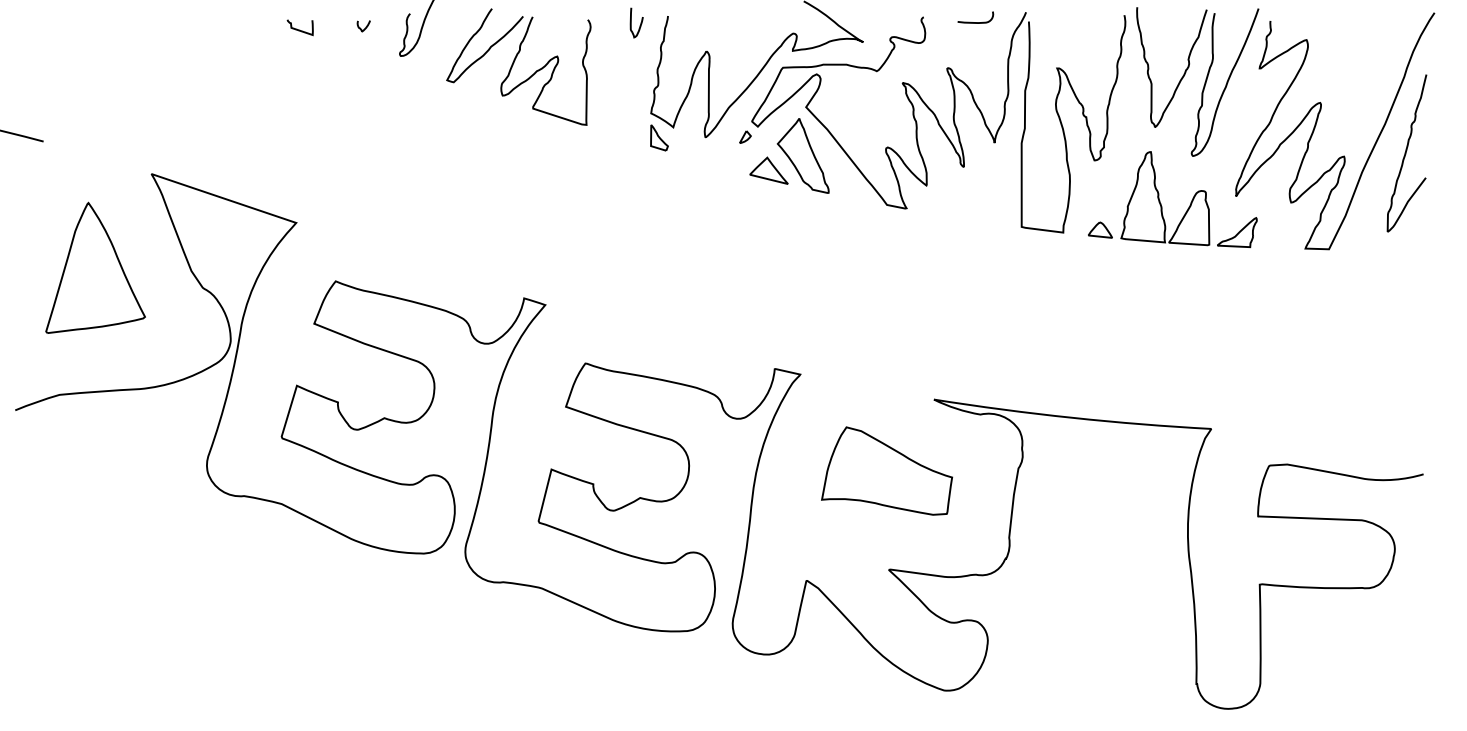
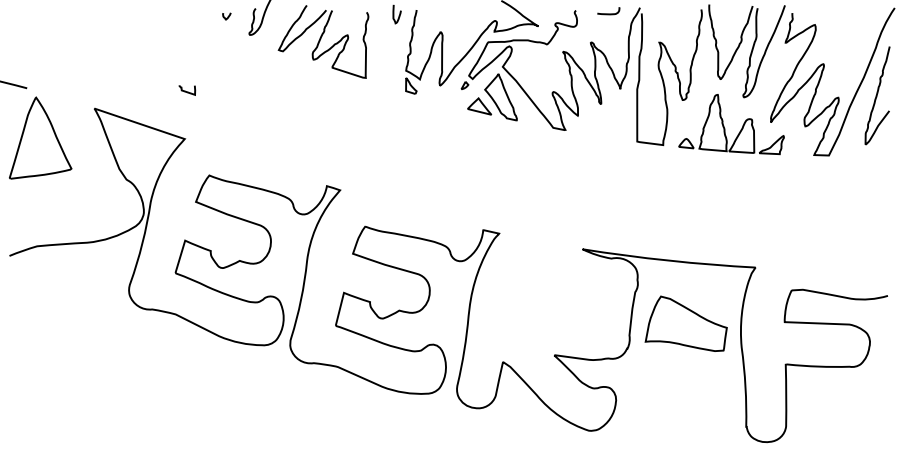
curve: (300, 29) -> (187, 91), moved
part: (95, 266) -> (40, 137), moved
part: (885, 470) -> (685, 323), moved

